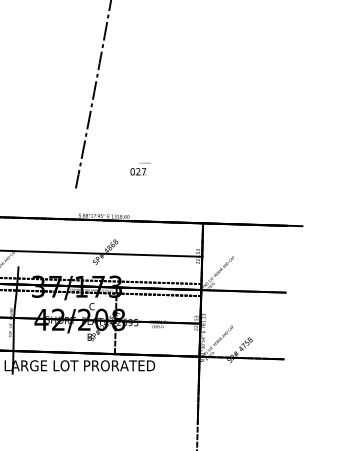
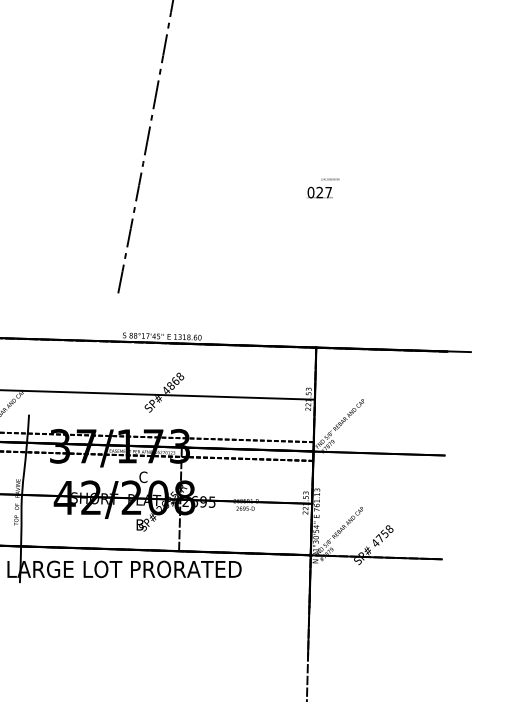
text: (140, 168) -> (323, 187), moved

